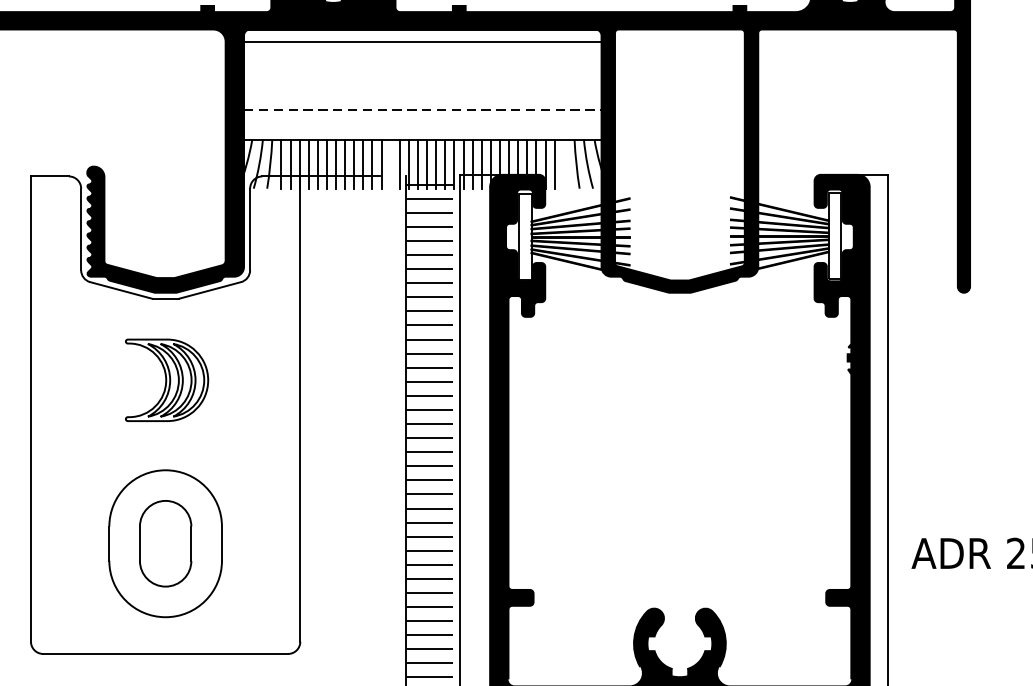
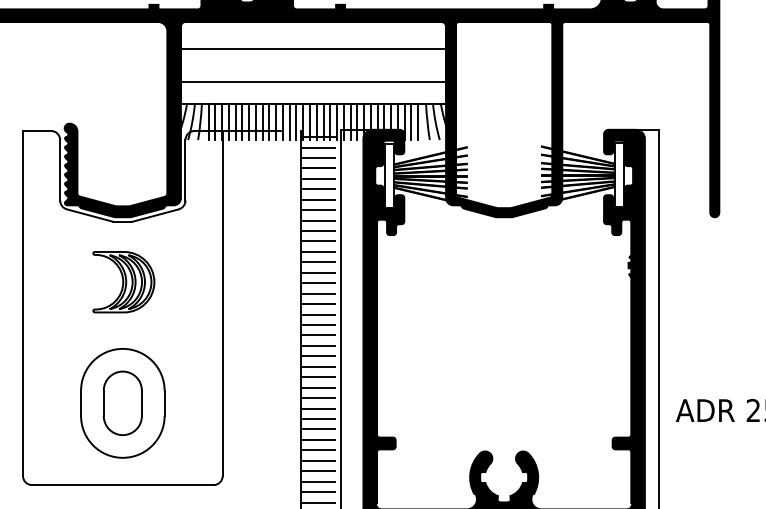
line: (422, 42) -> (313, 49), moved
line: (422, 109) -> (313, 81), dashed -> solid
line: (390, 163) -> (289, 121), added
line: (564, 163) -> (418, 121), added

